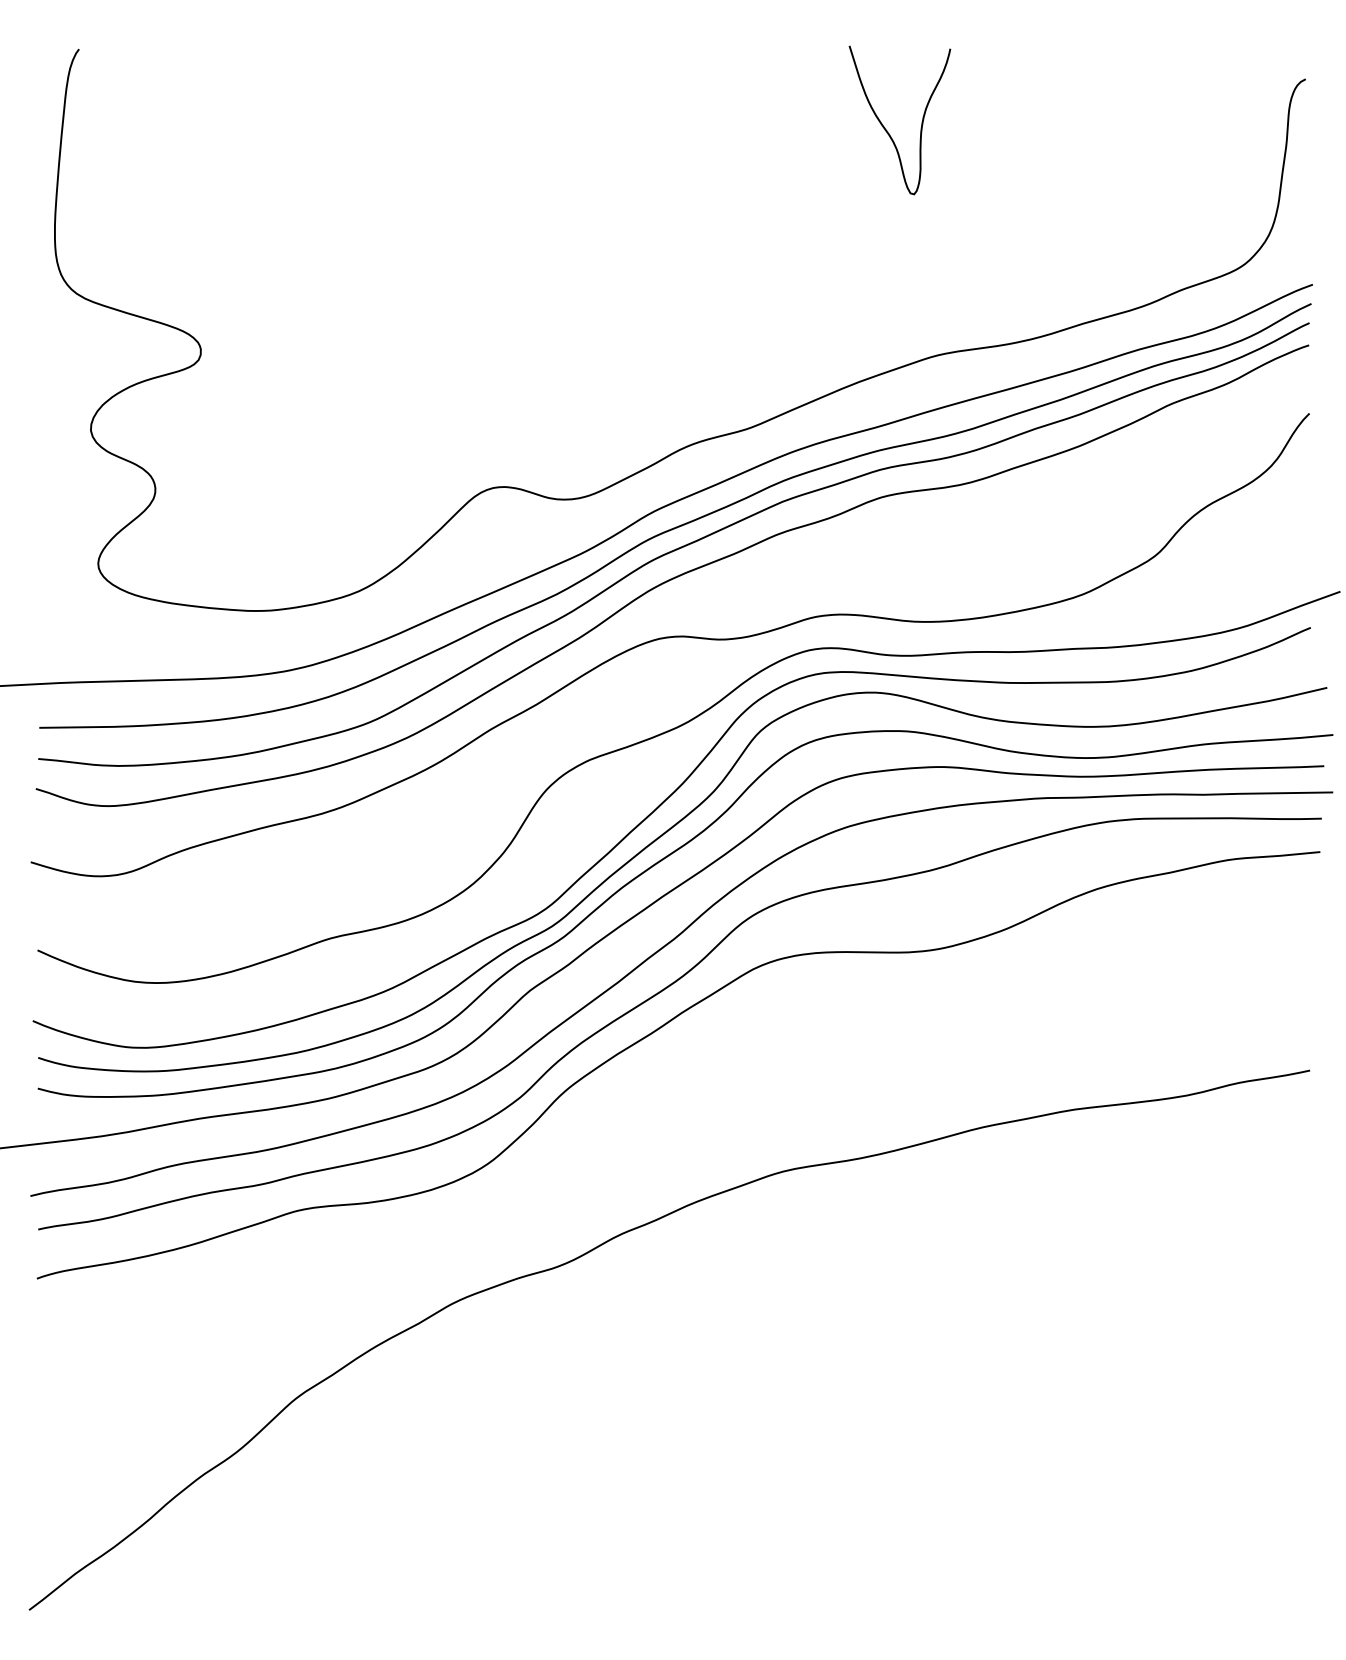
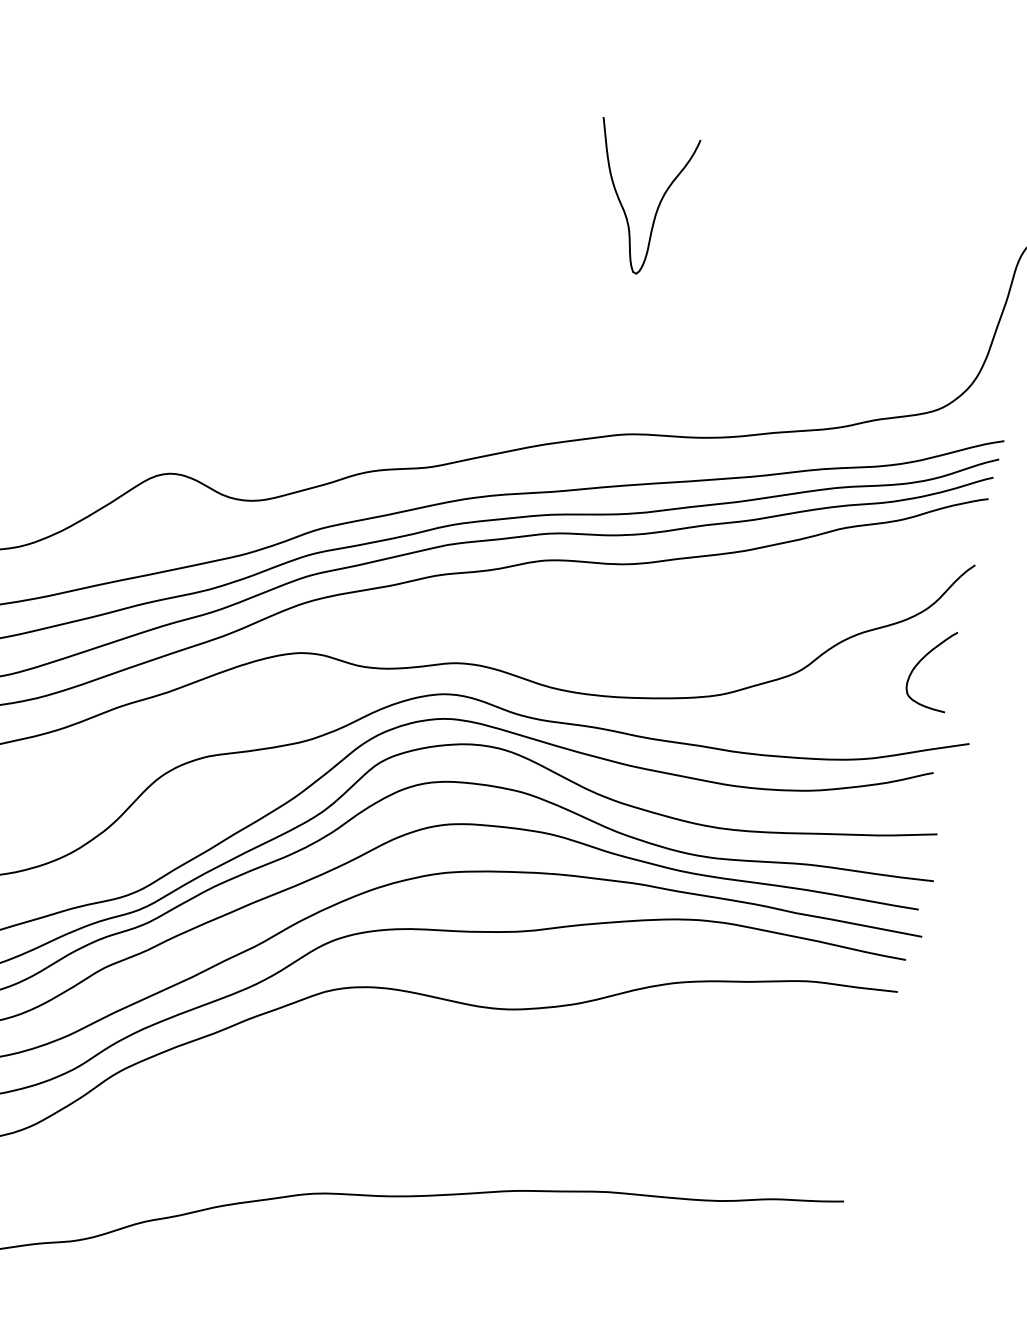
curve: (1277, 517) -> (923, 659), added

